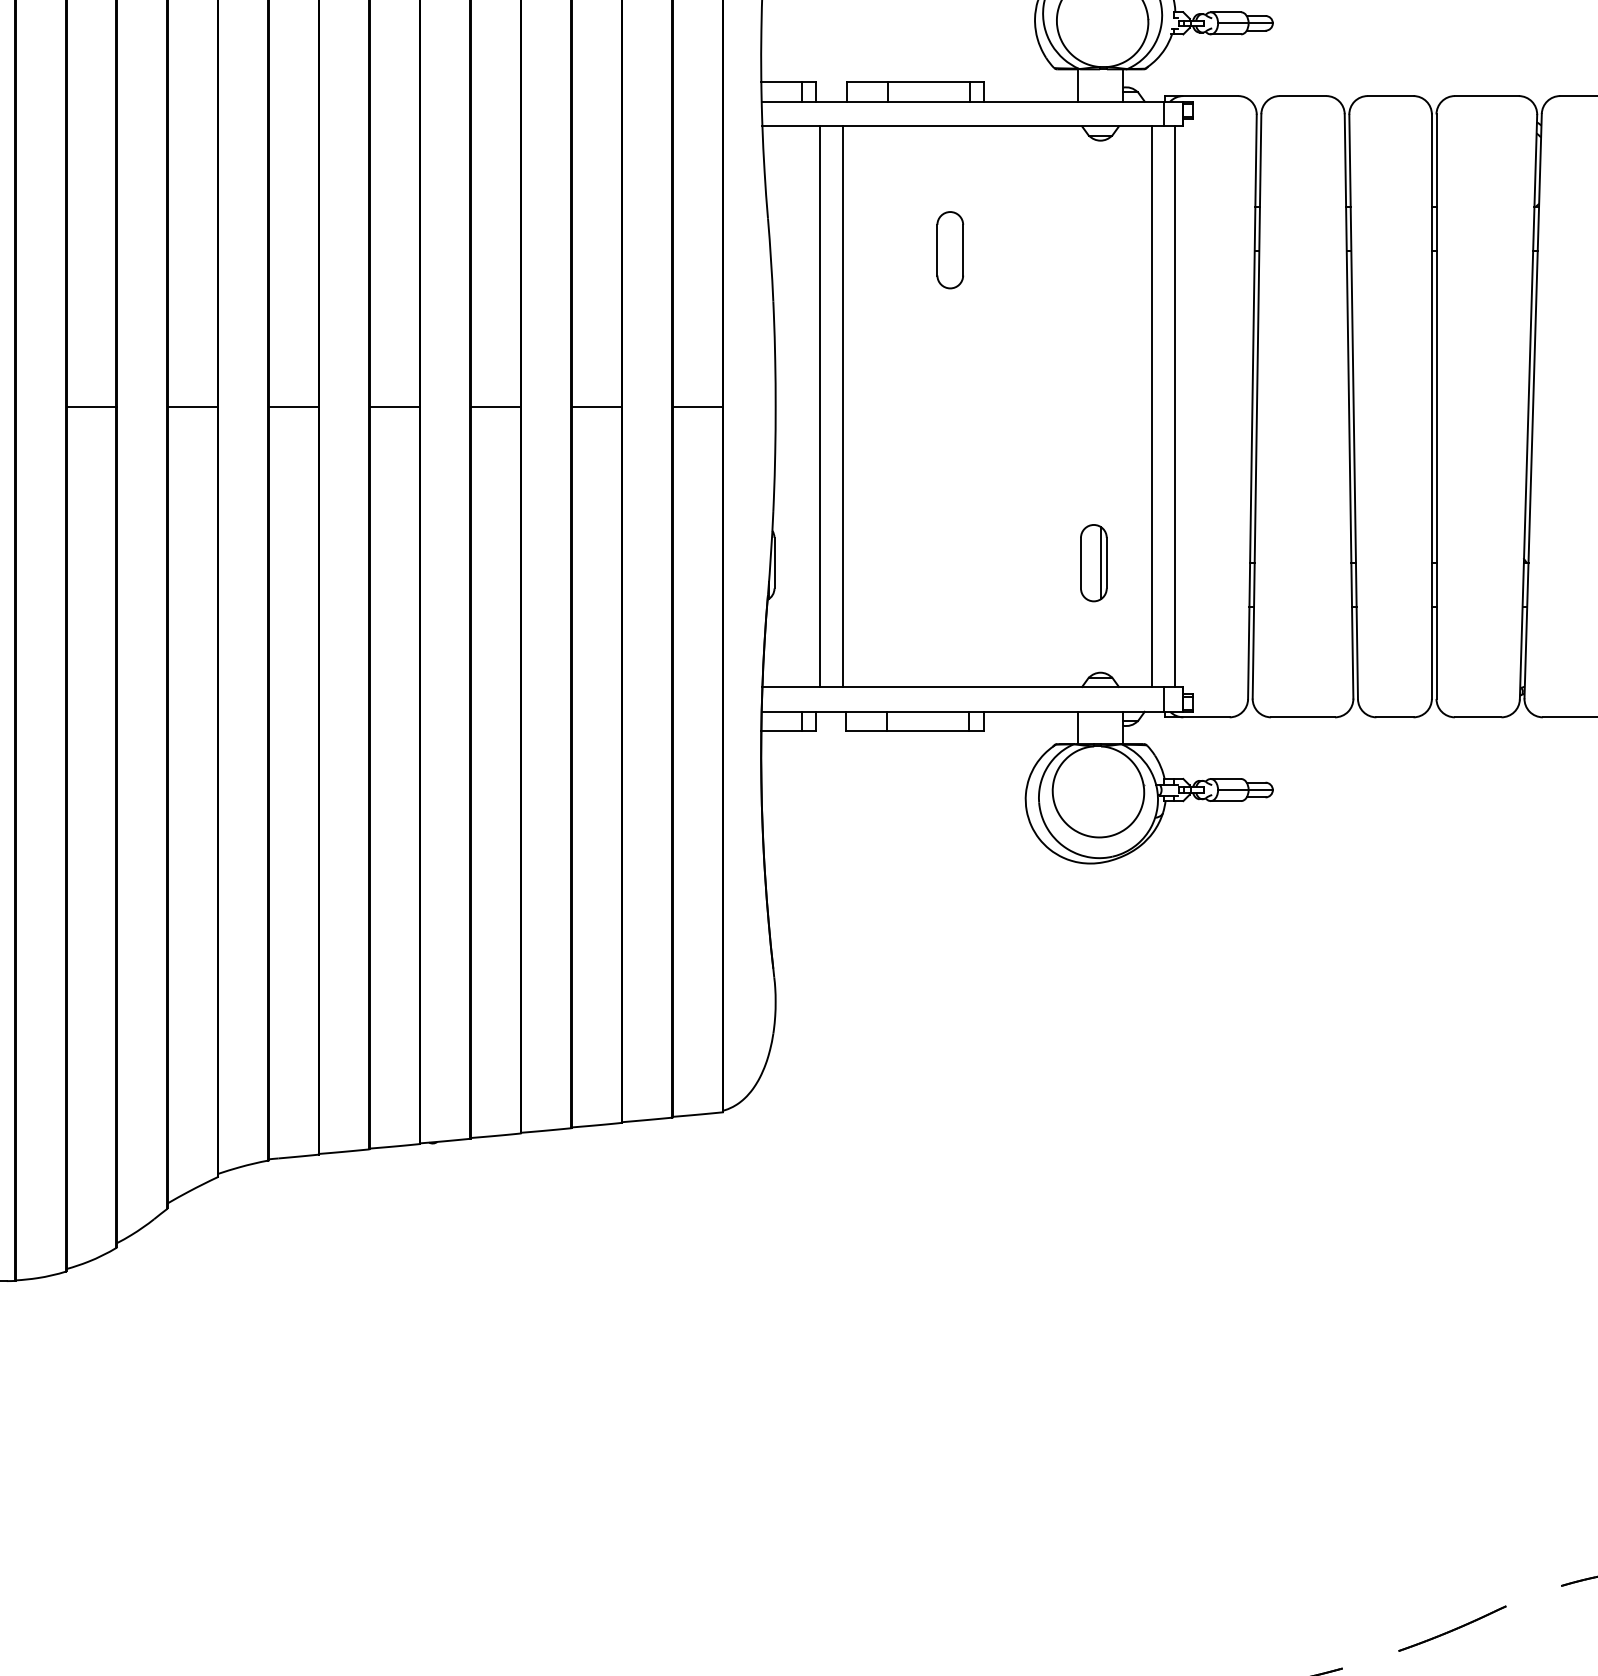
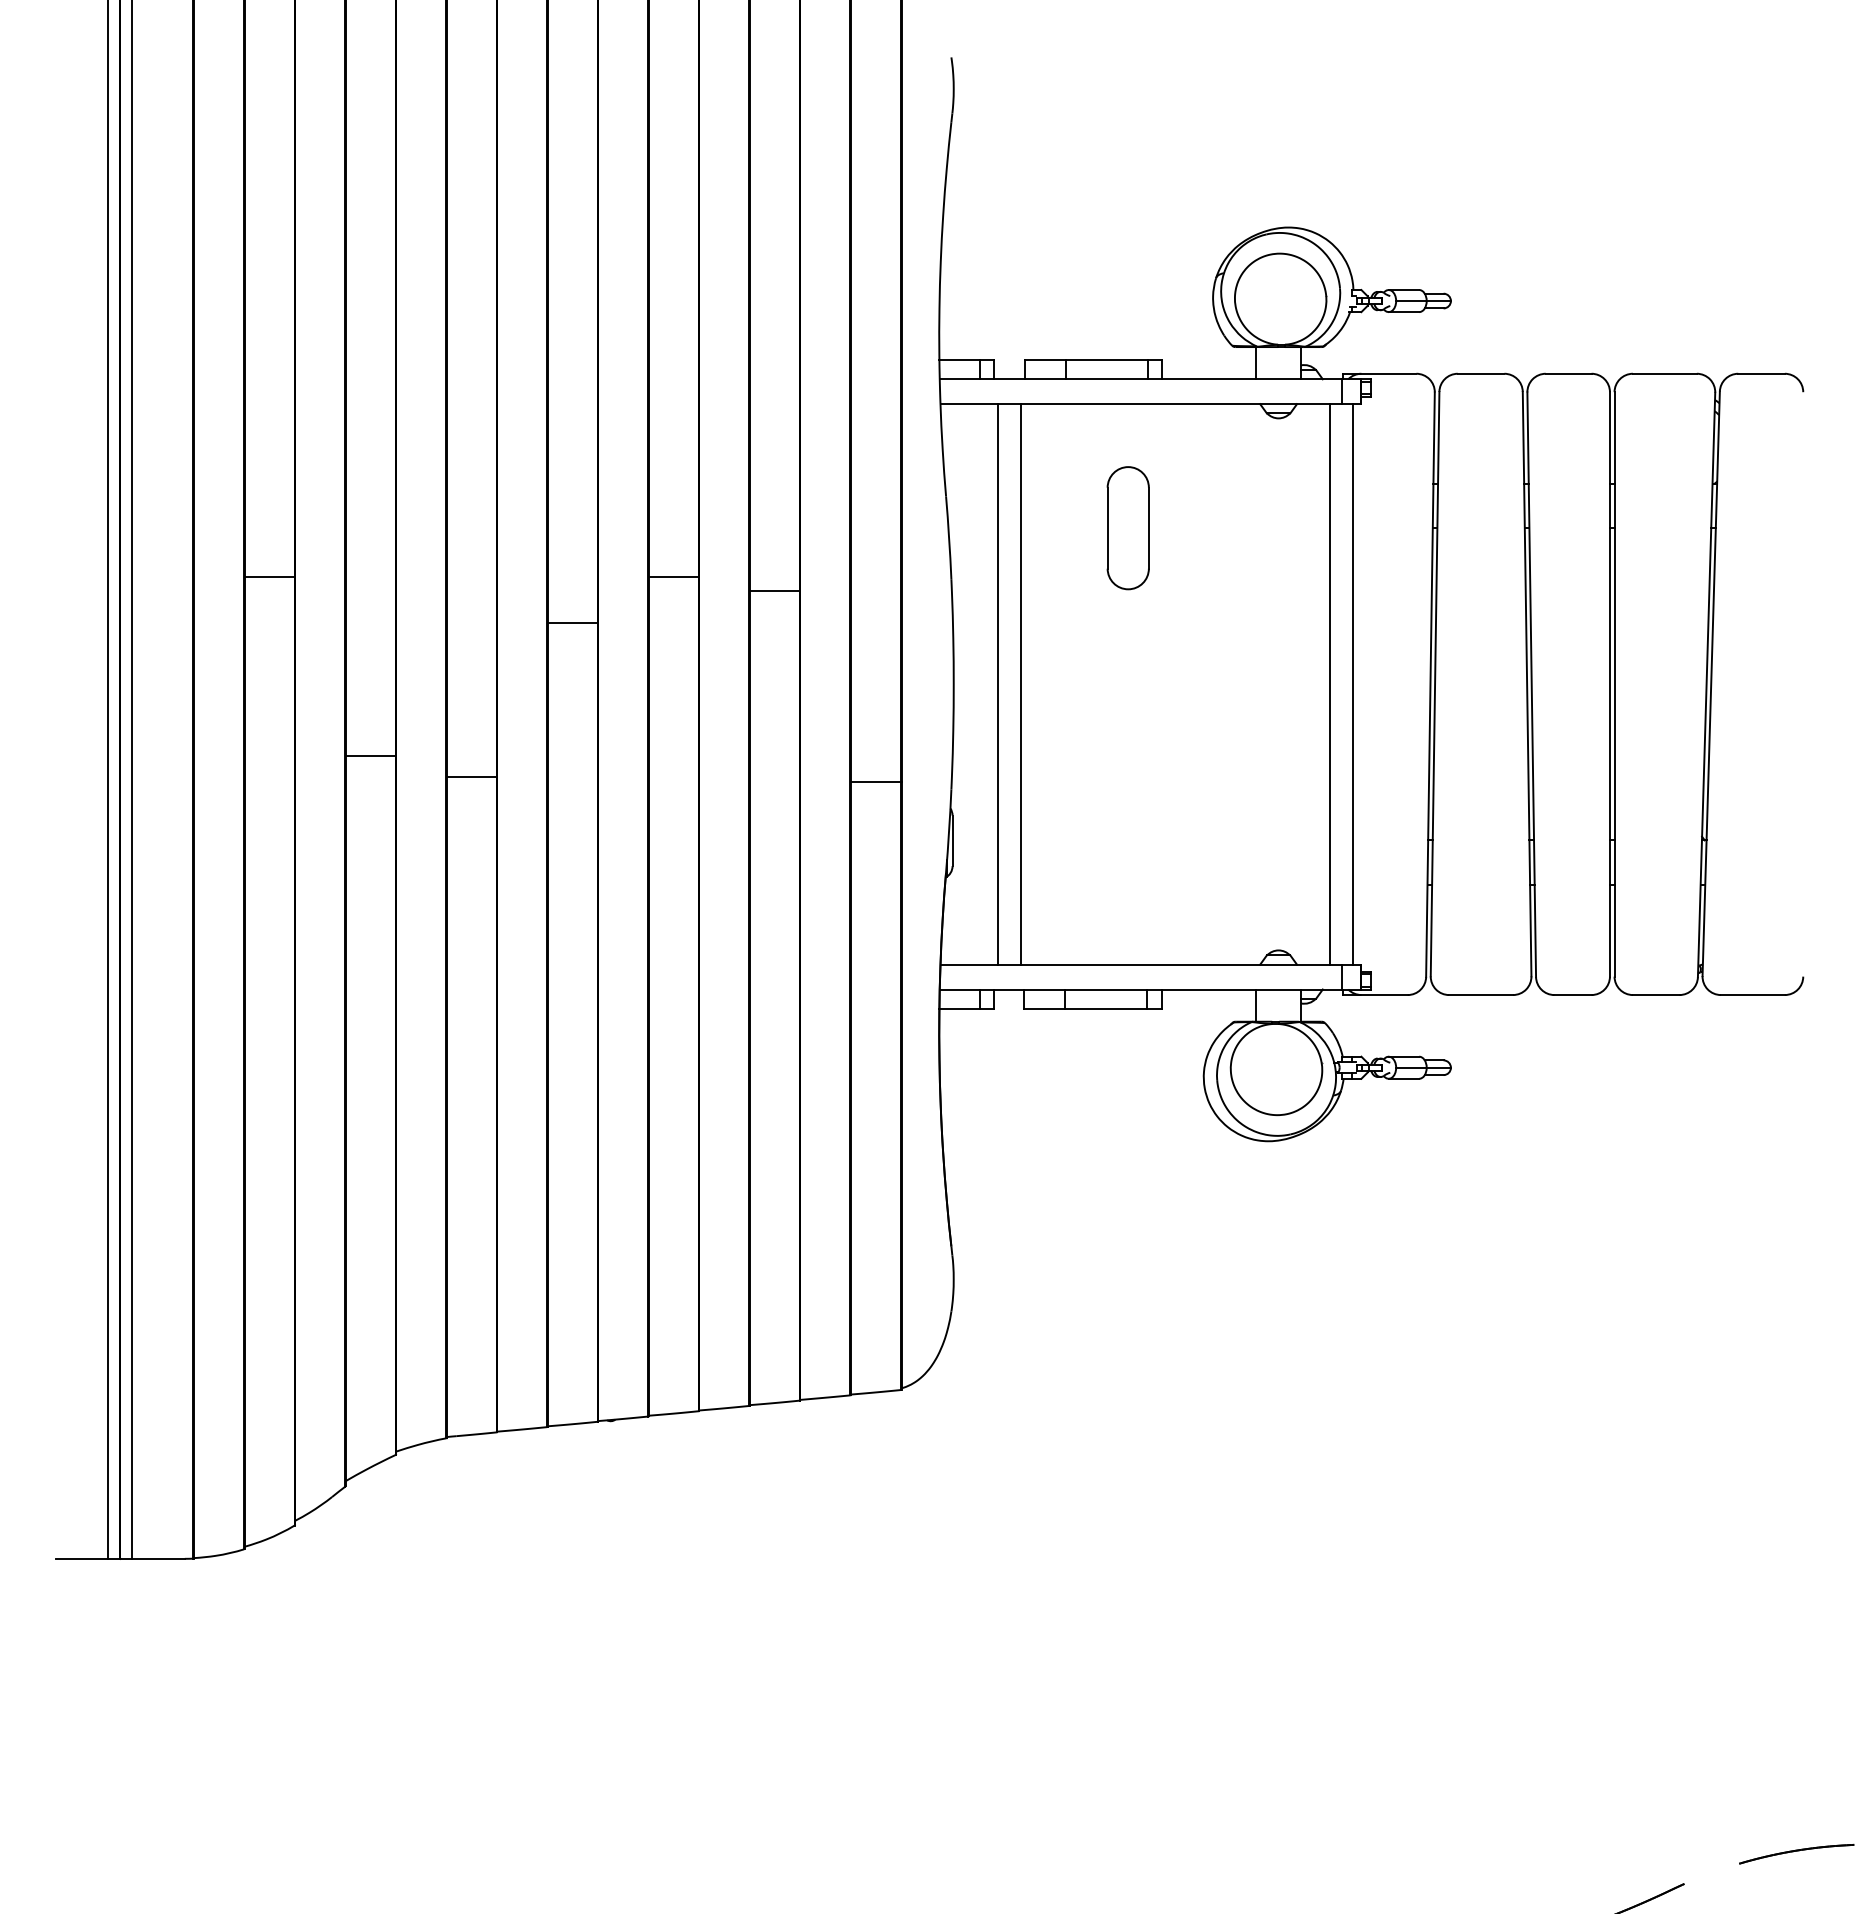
part: (950, 249) -> (1128, 527), size x1.6
line: (91, 406) -> (269, 577), moved
line: (192, 406) -> (370, 756), moved
line: (293, 406) -> (471, 777), moved
line: (394, 406) -> (572, 623), moved
line: (495, 406) -> (673, 577), moved
line: (596, 406) -> (774, 591), moved
line: (698, 406) -> (876, 782), moved
part: (1093, 562) -> (1271, 840), removed

